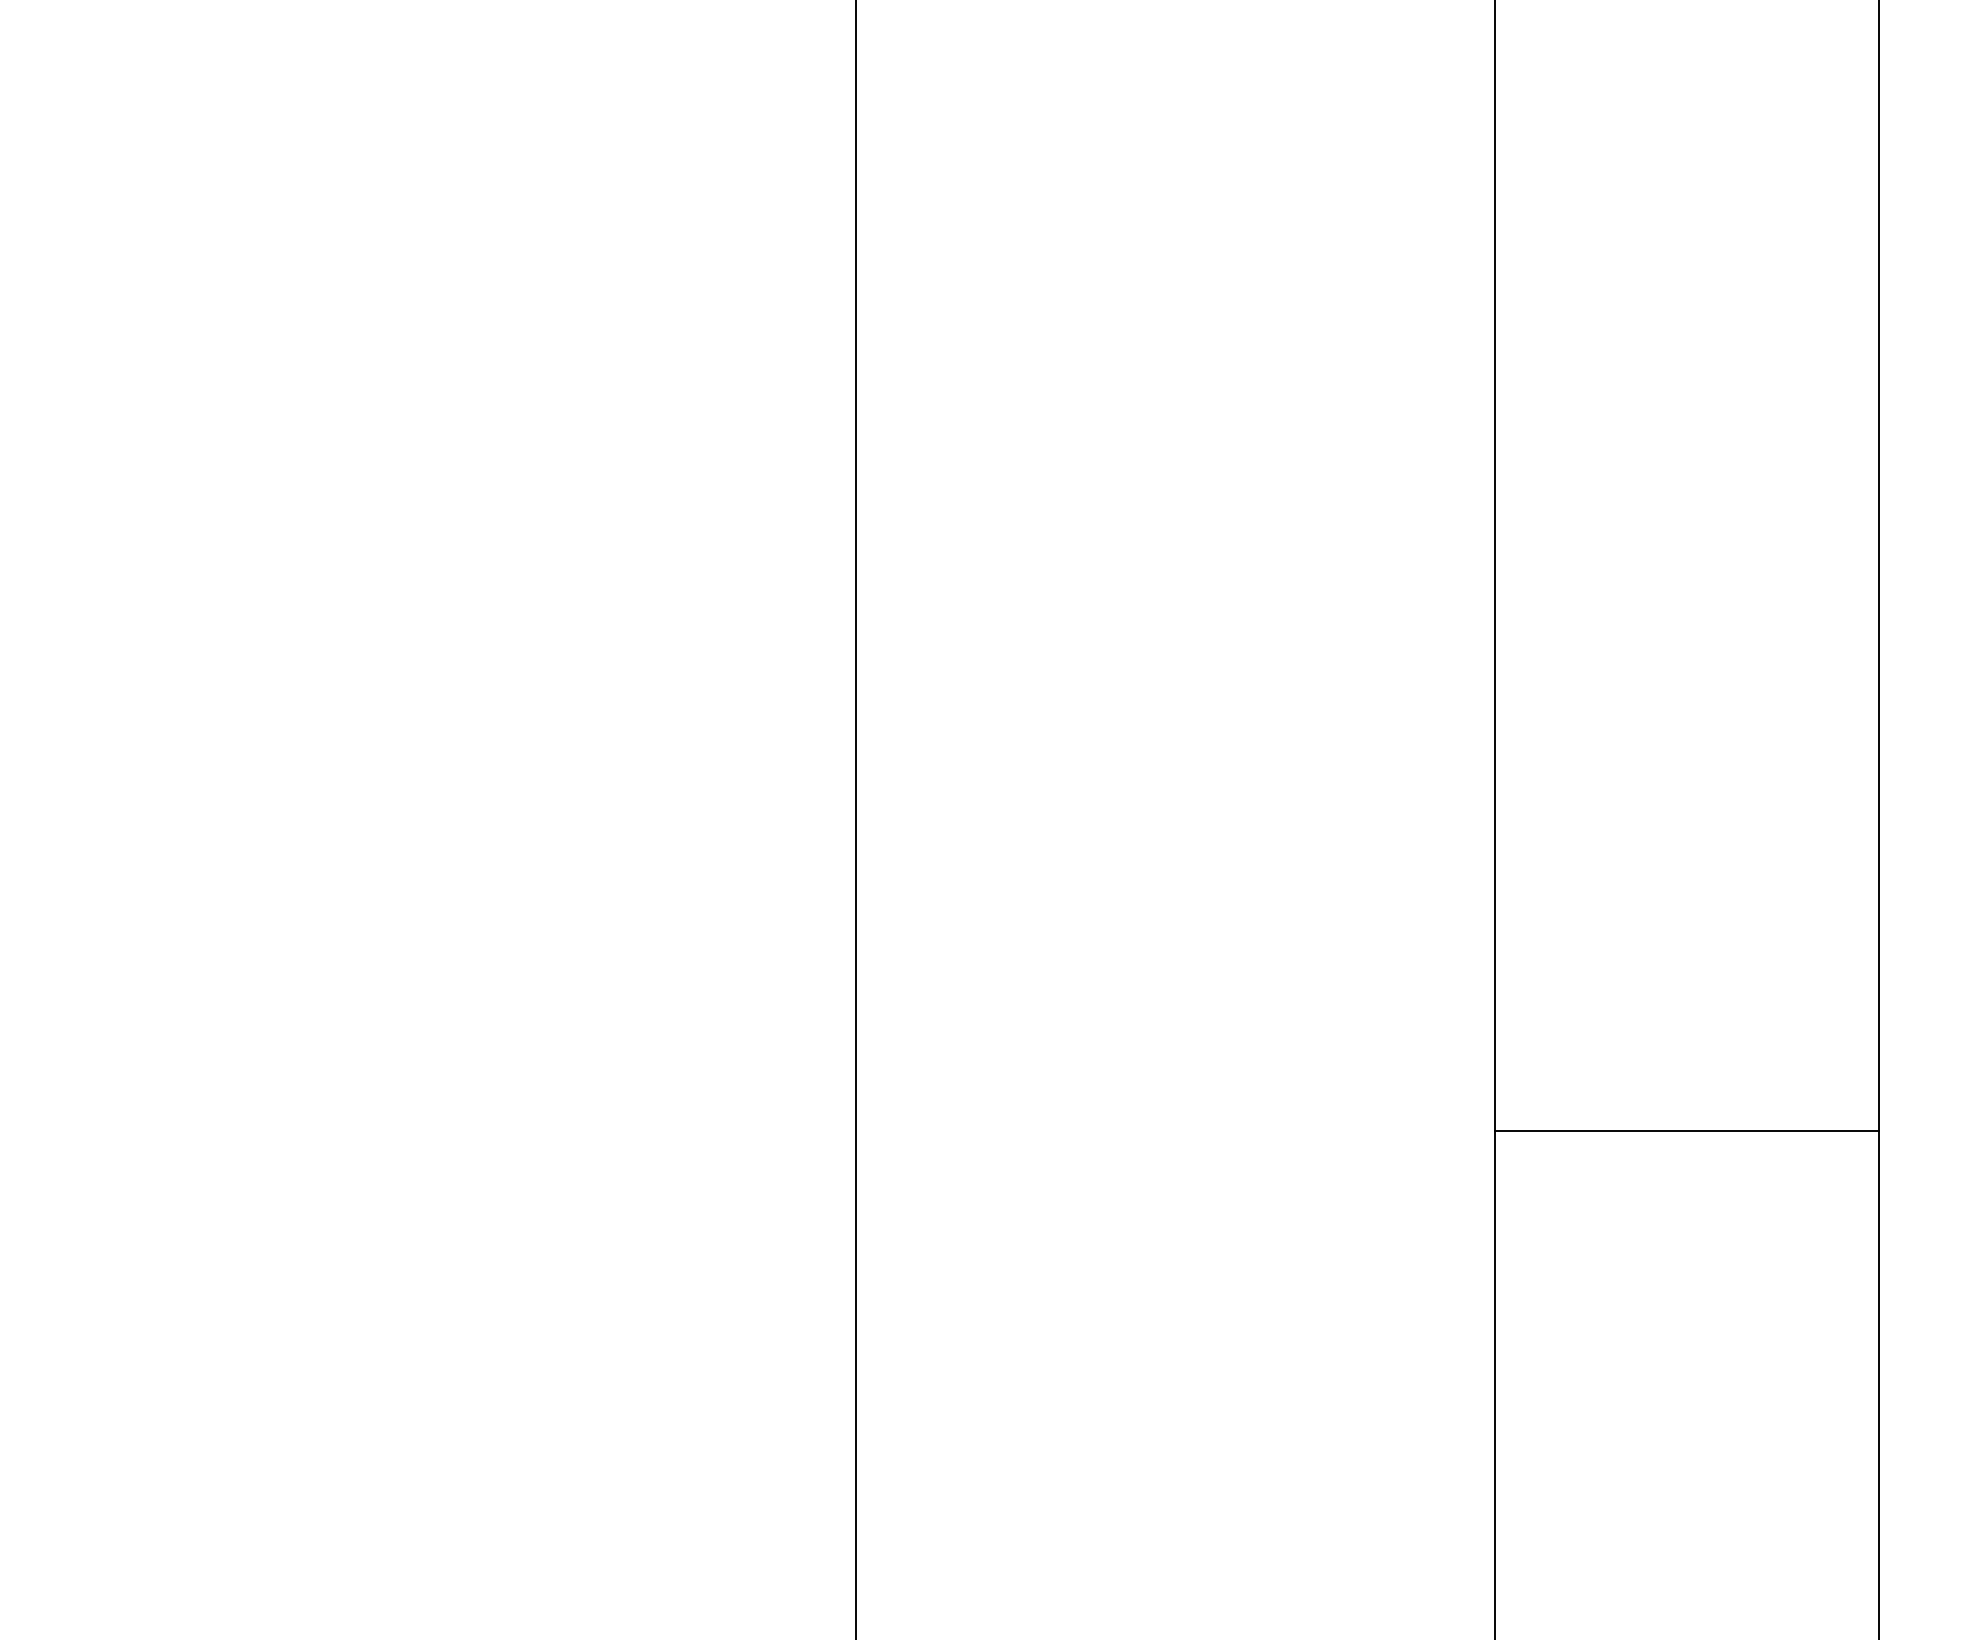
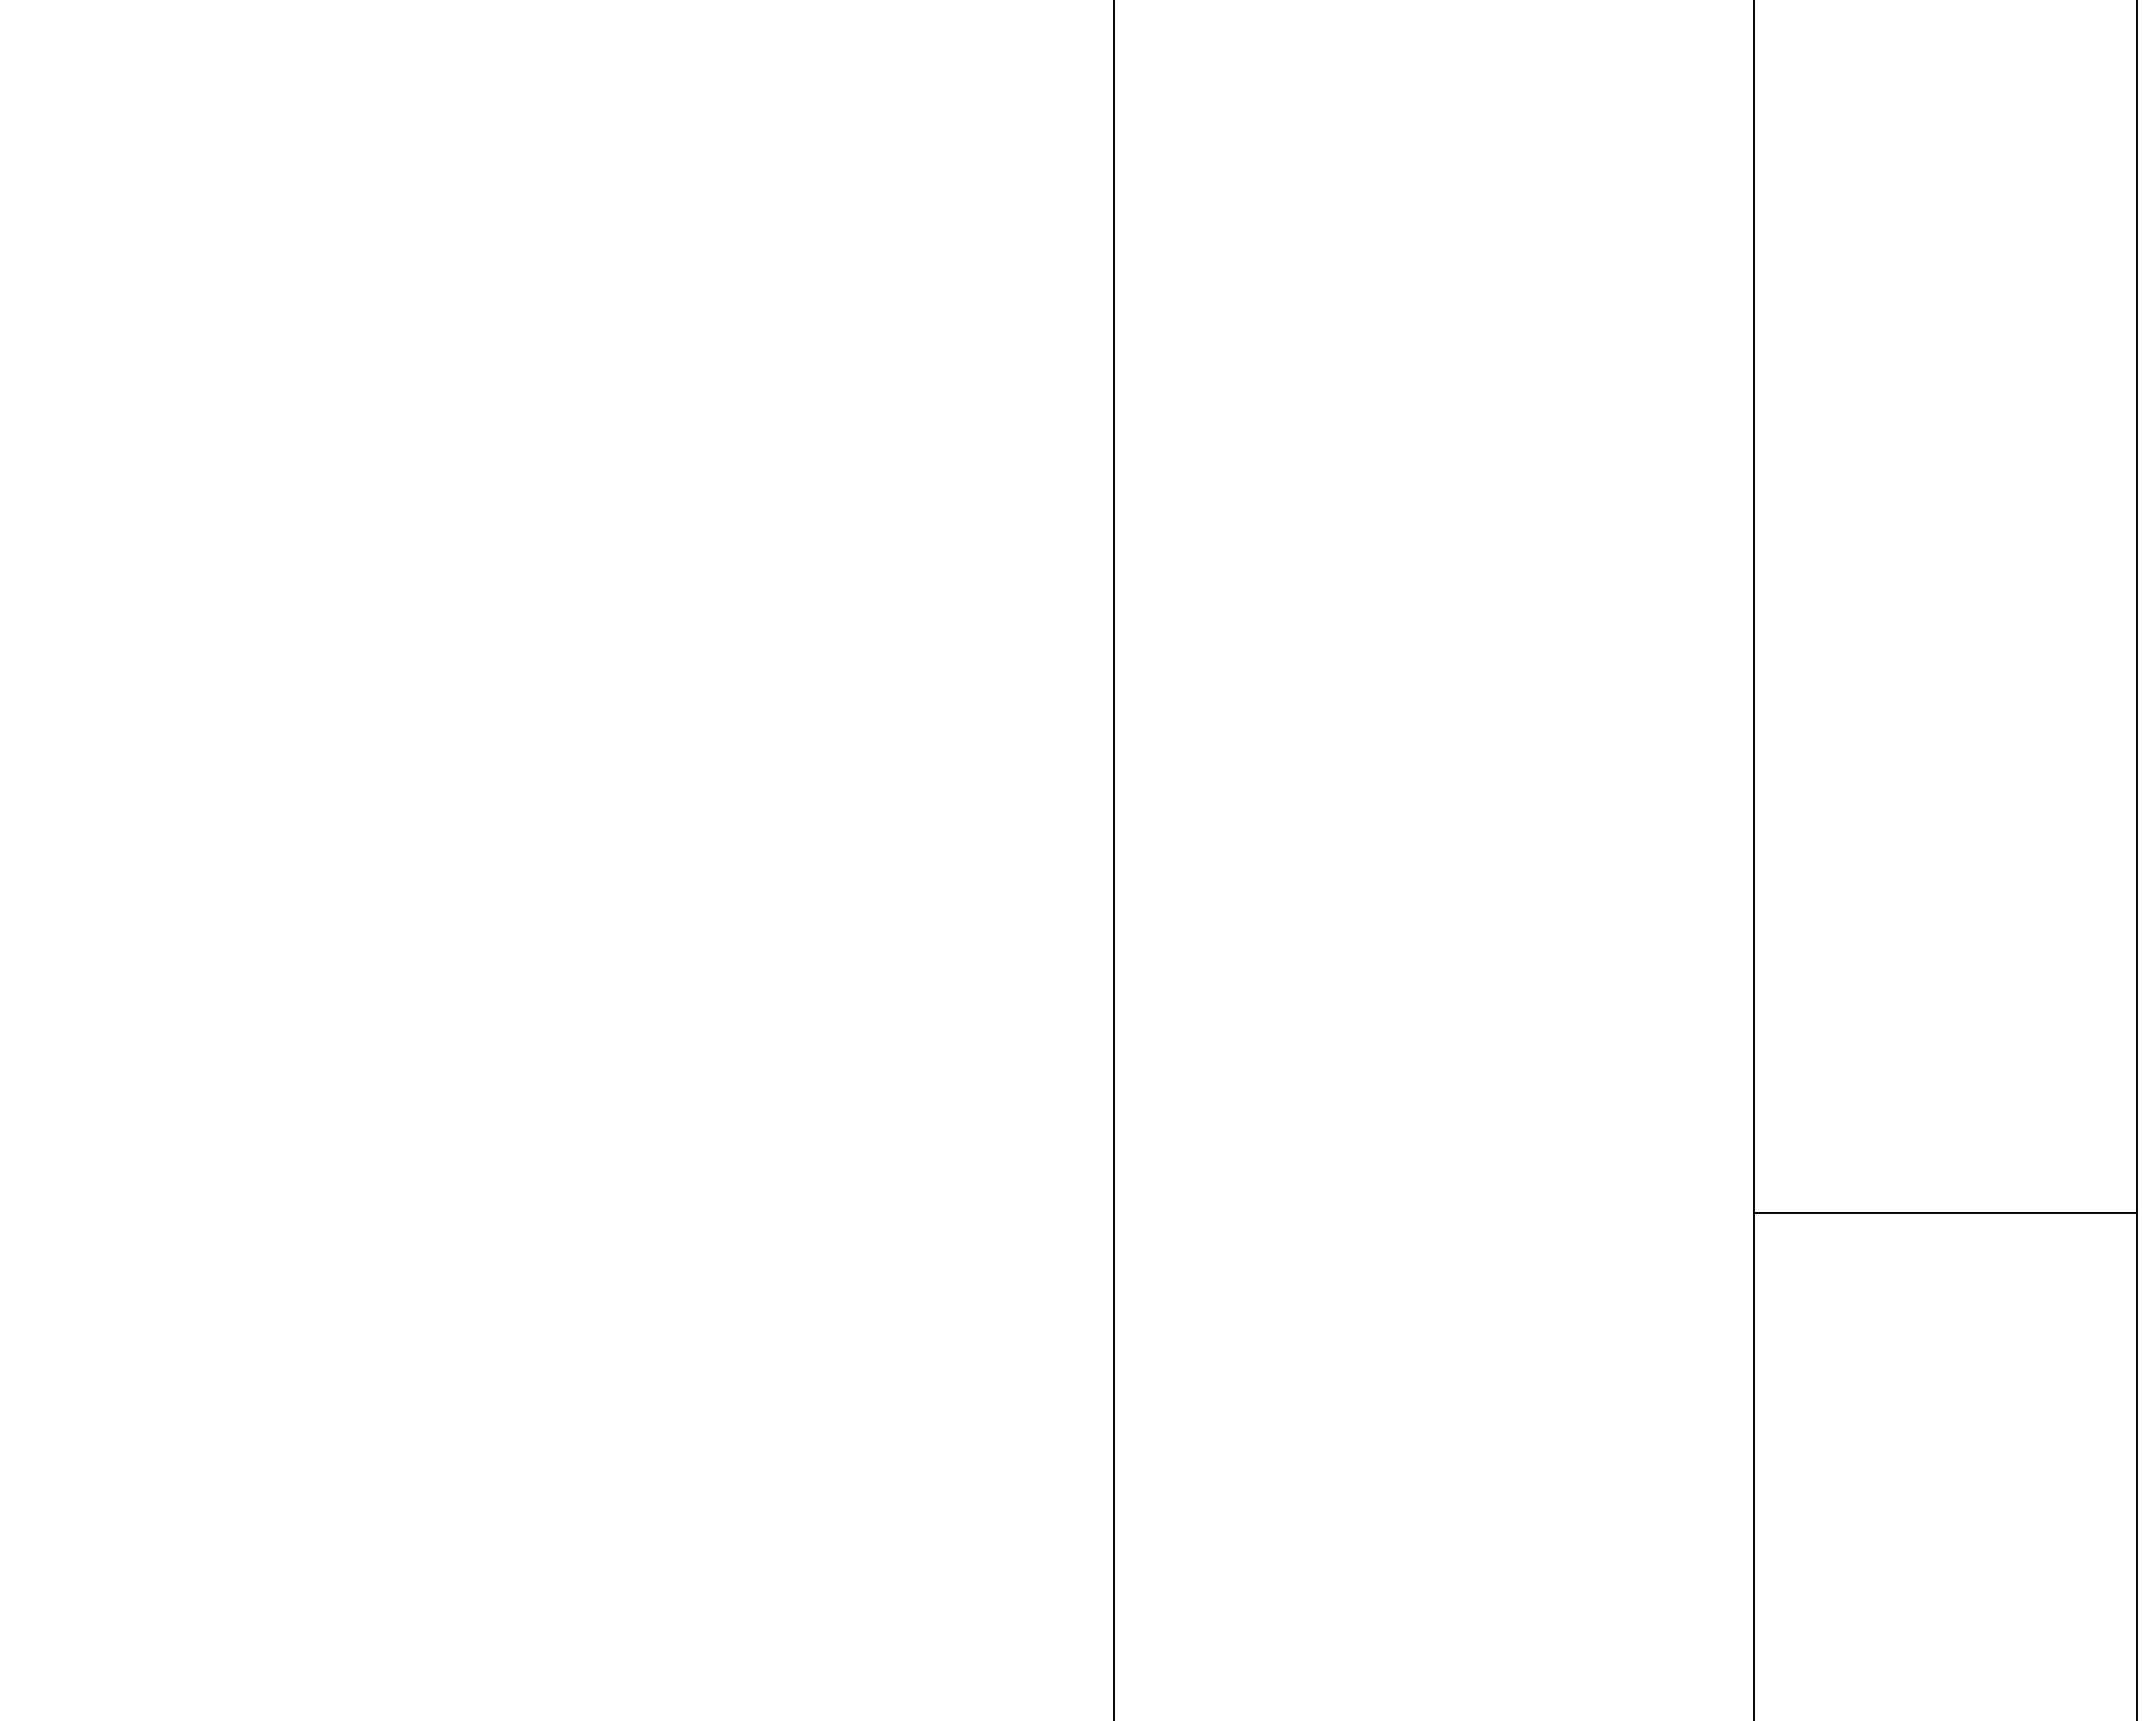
line: (1686, 1131) -> (1944, 1213), moved

